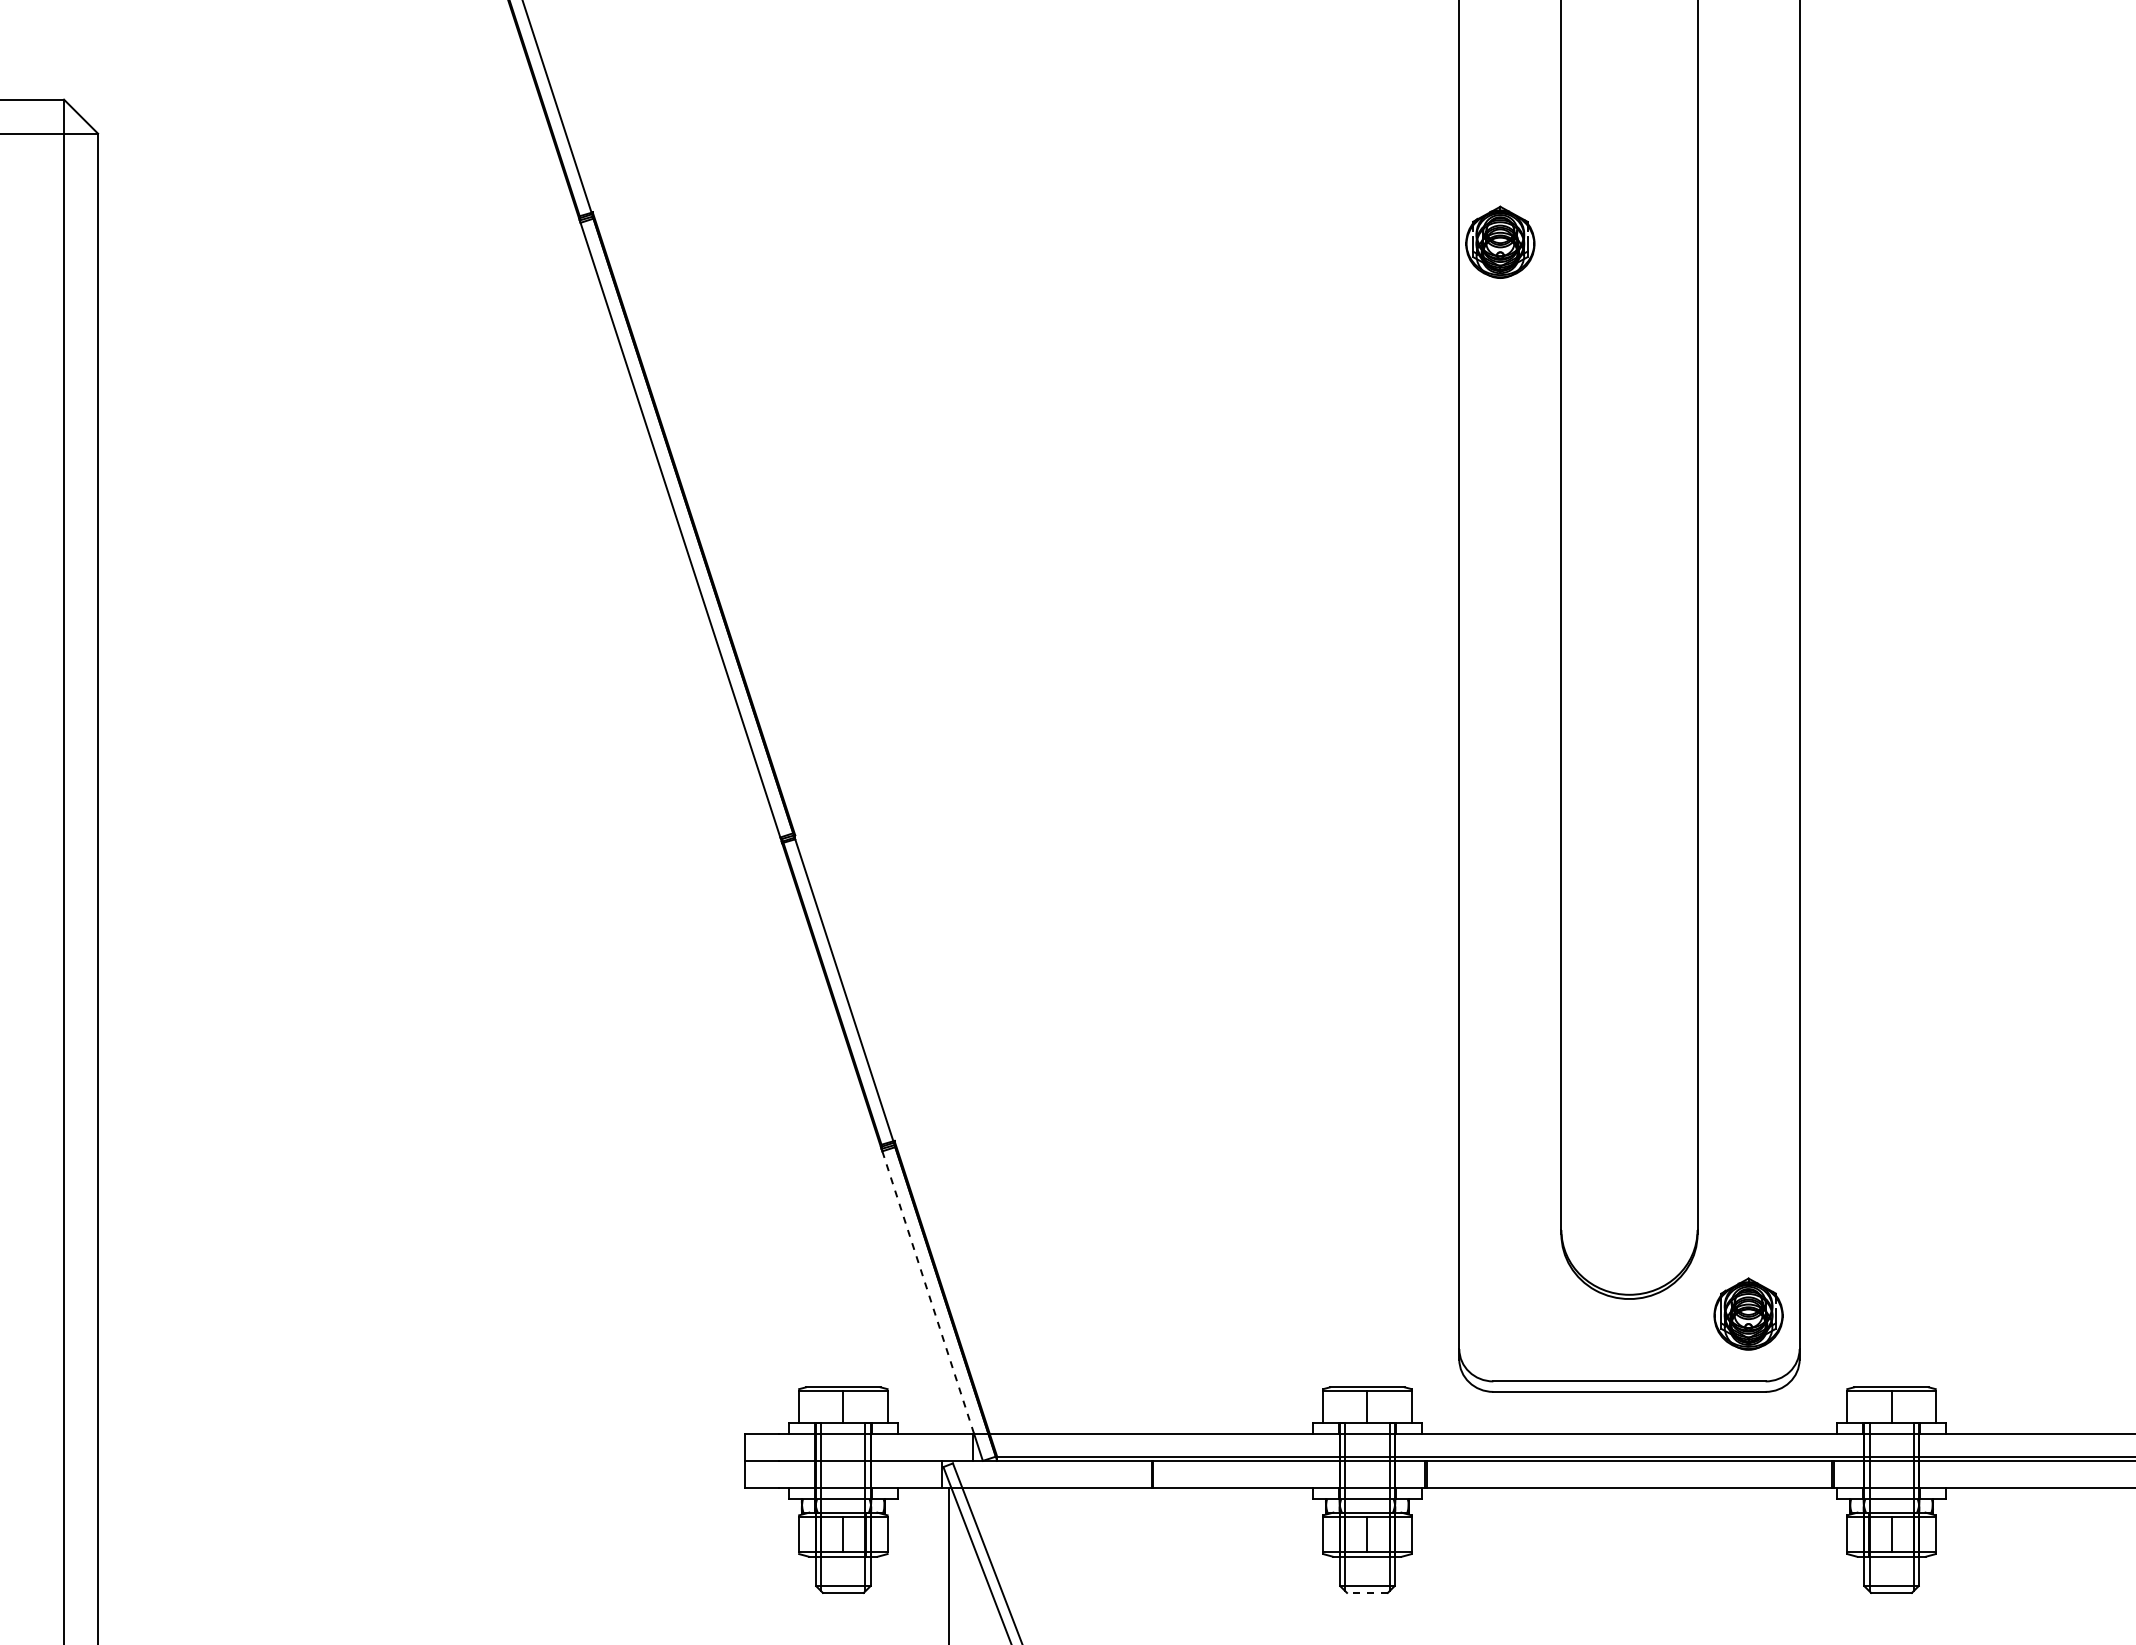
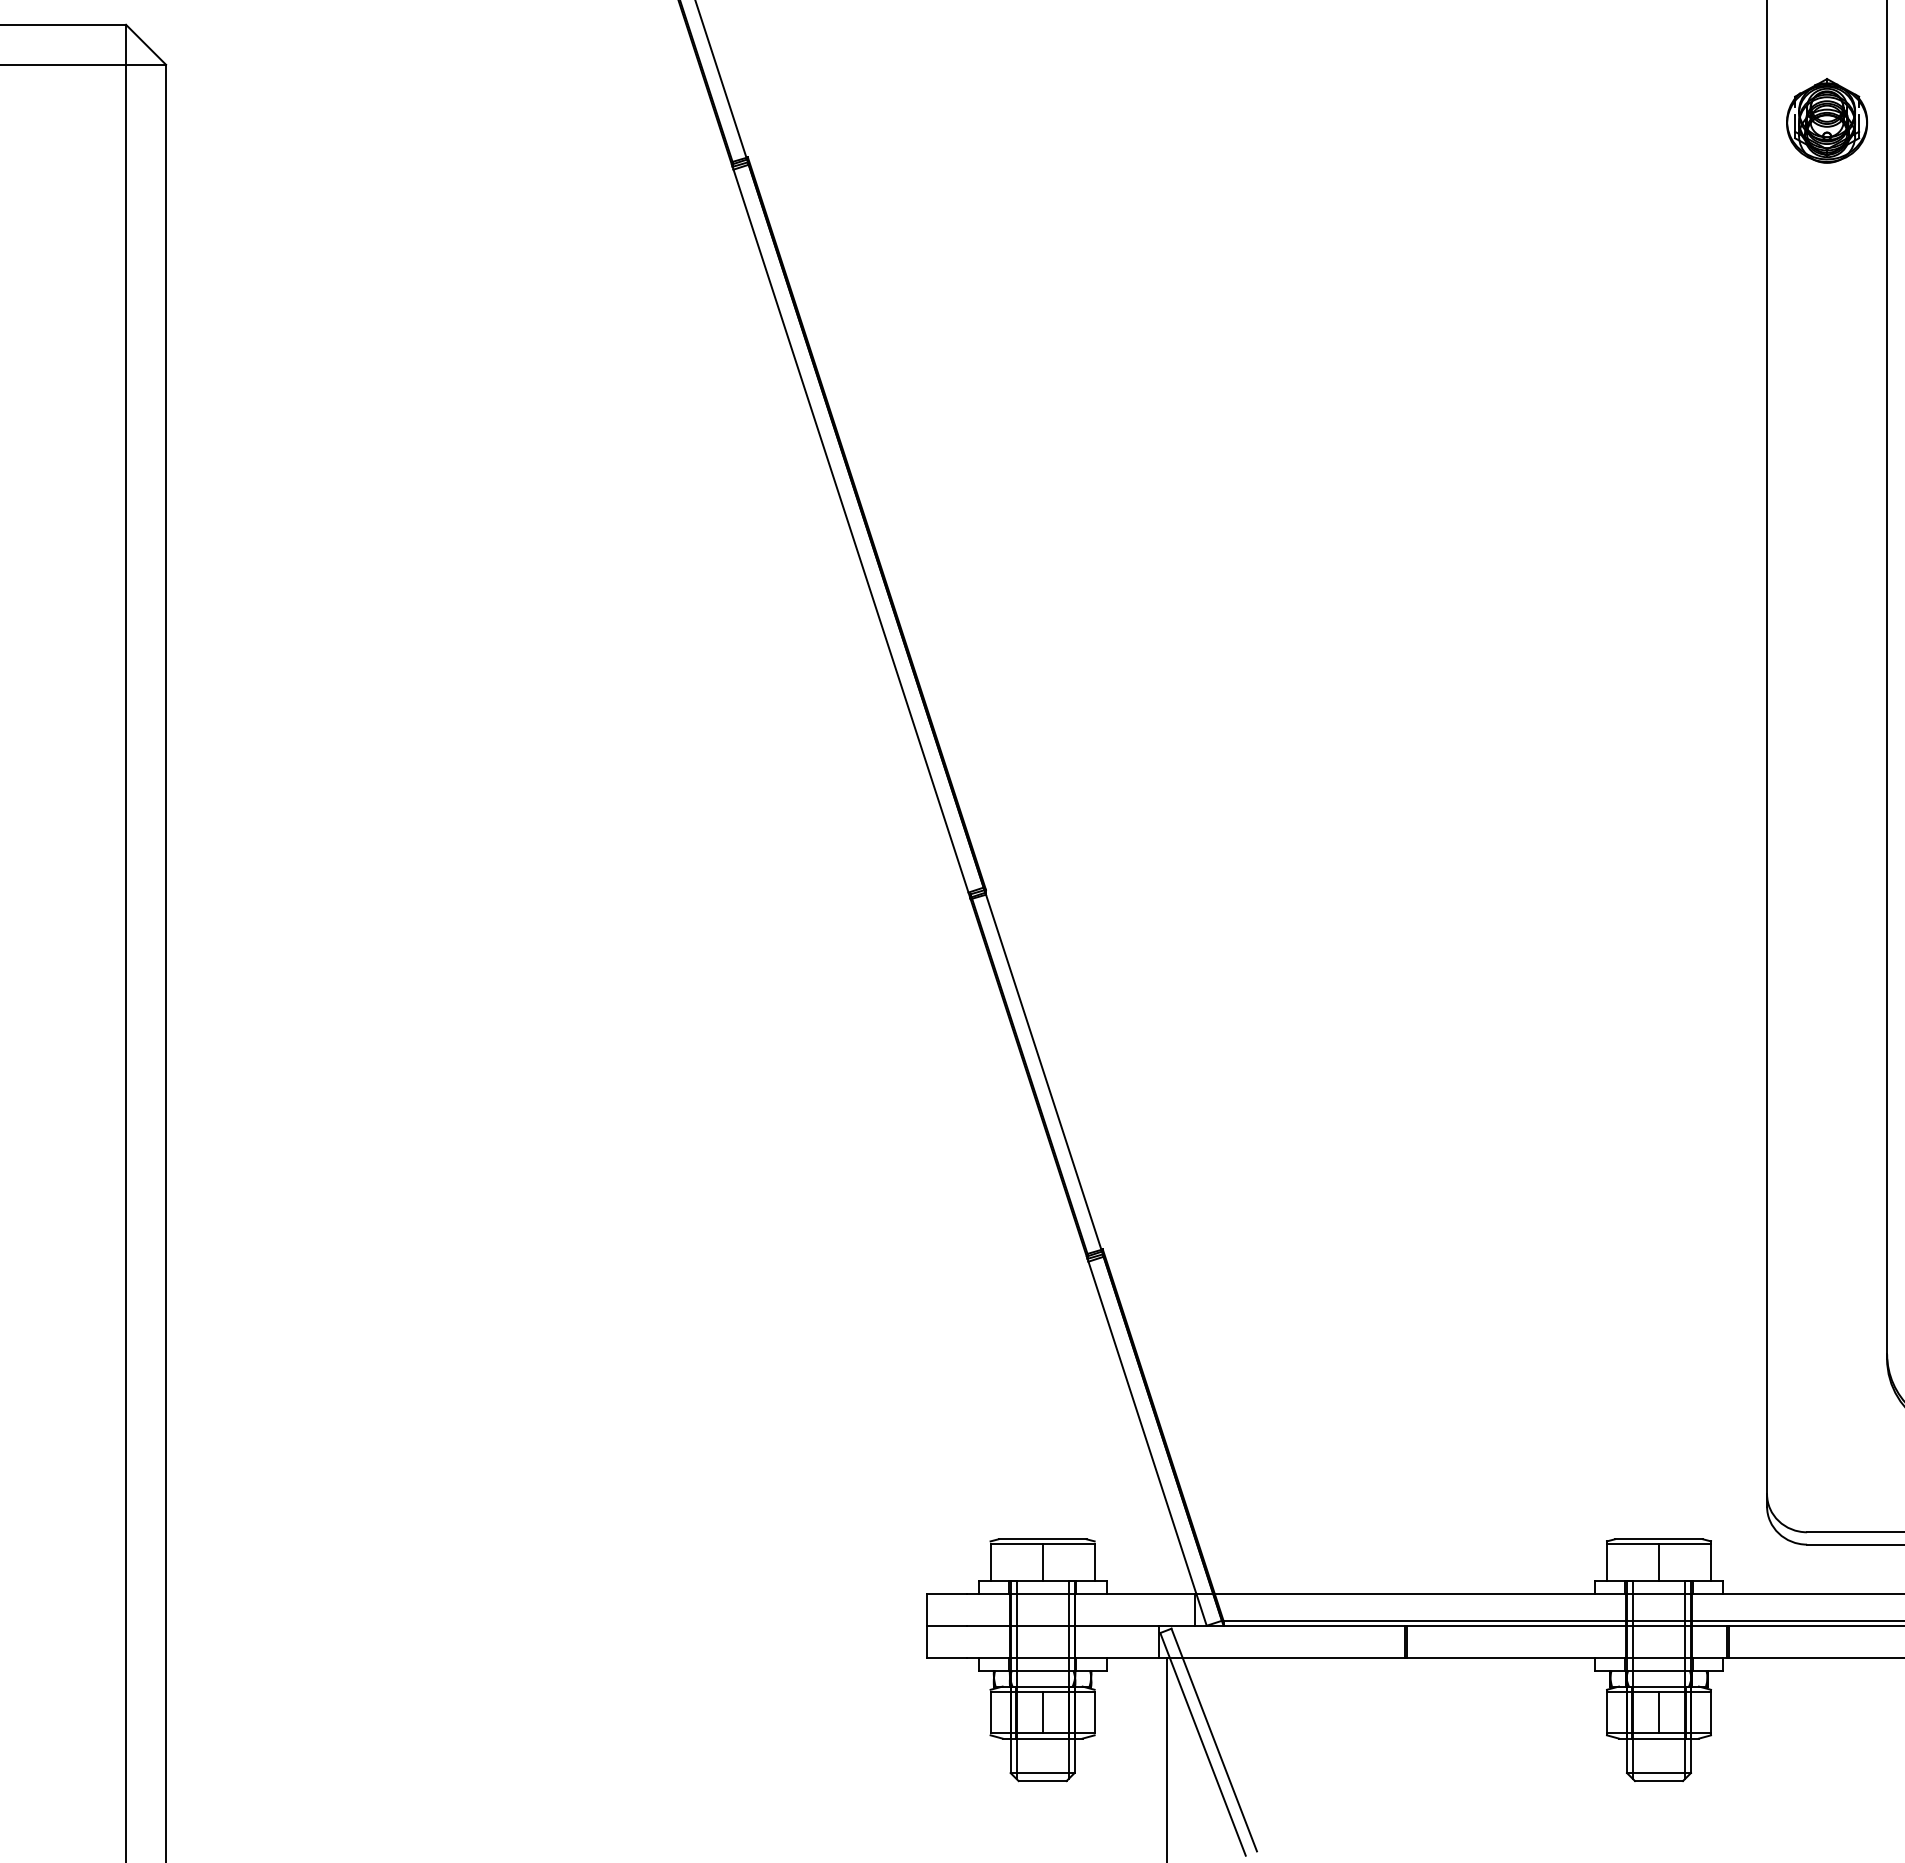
part: (1500, 241) -> (1827, 119), moved
line: (928, 1292) -> (1142, 1427), dashed -> solid
line: (1366, 1592) -> (1657, 1780), dashed -> solid

